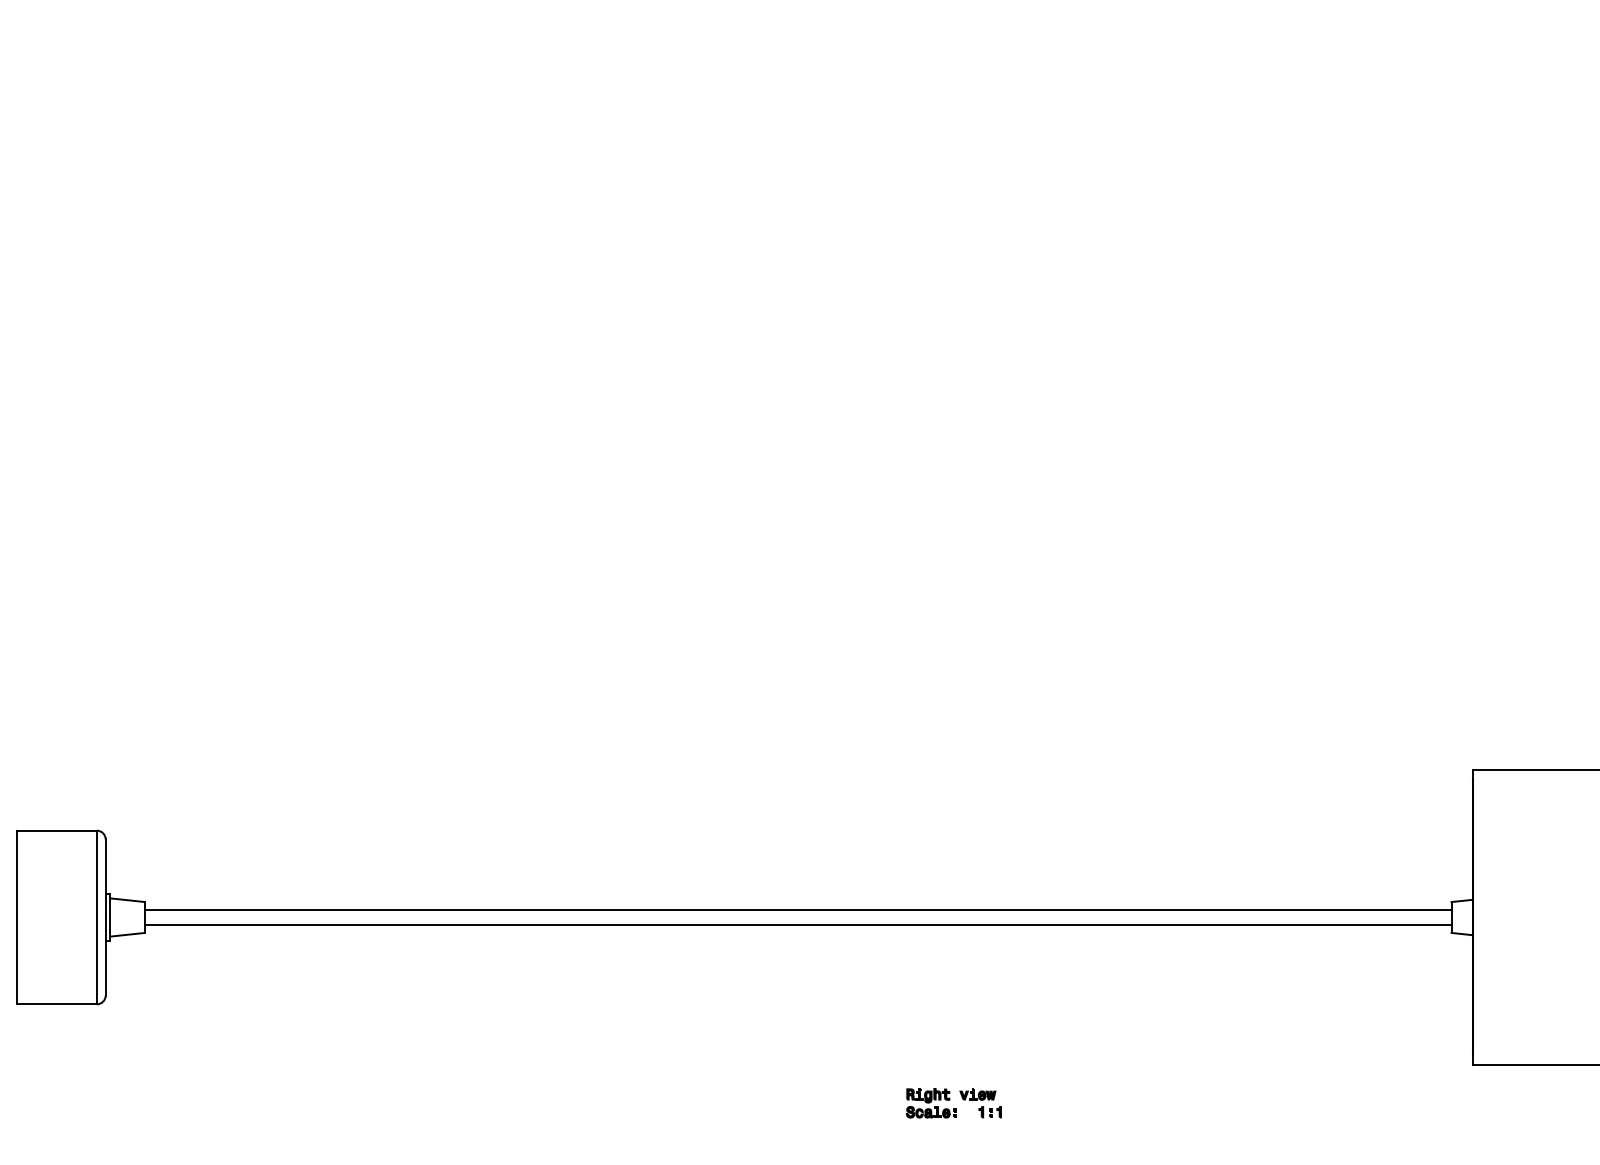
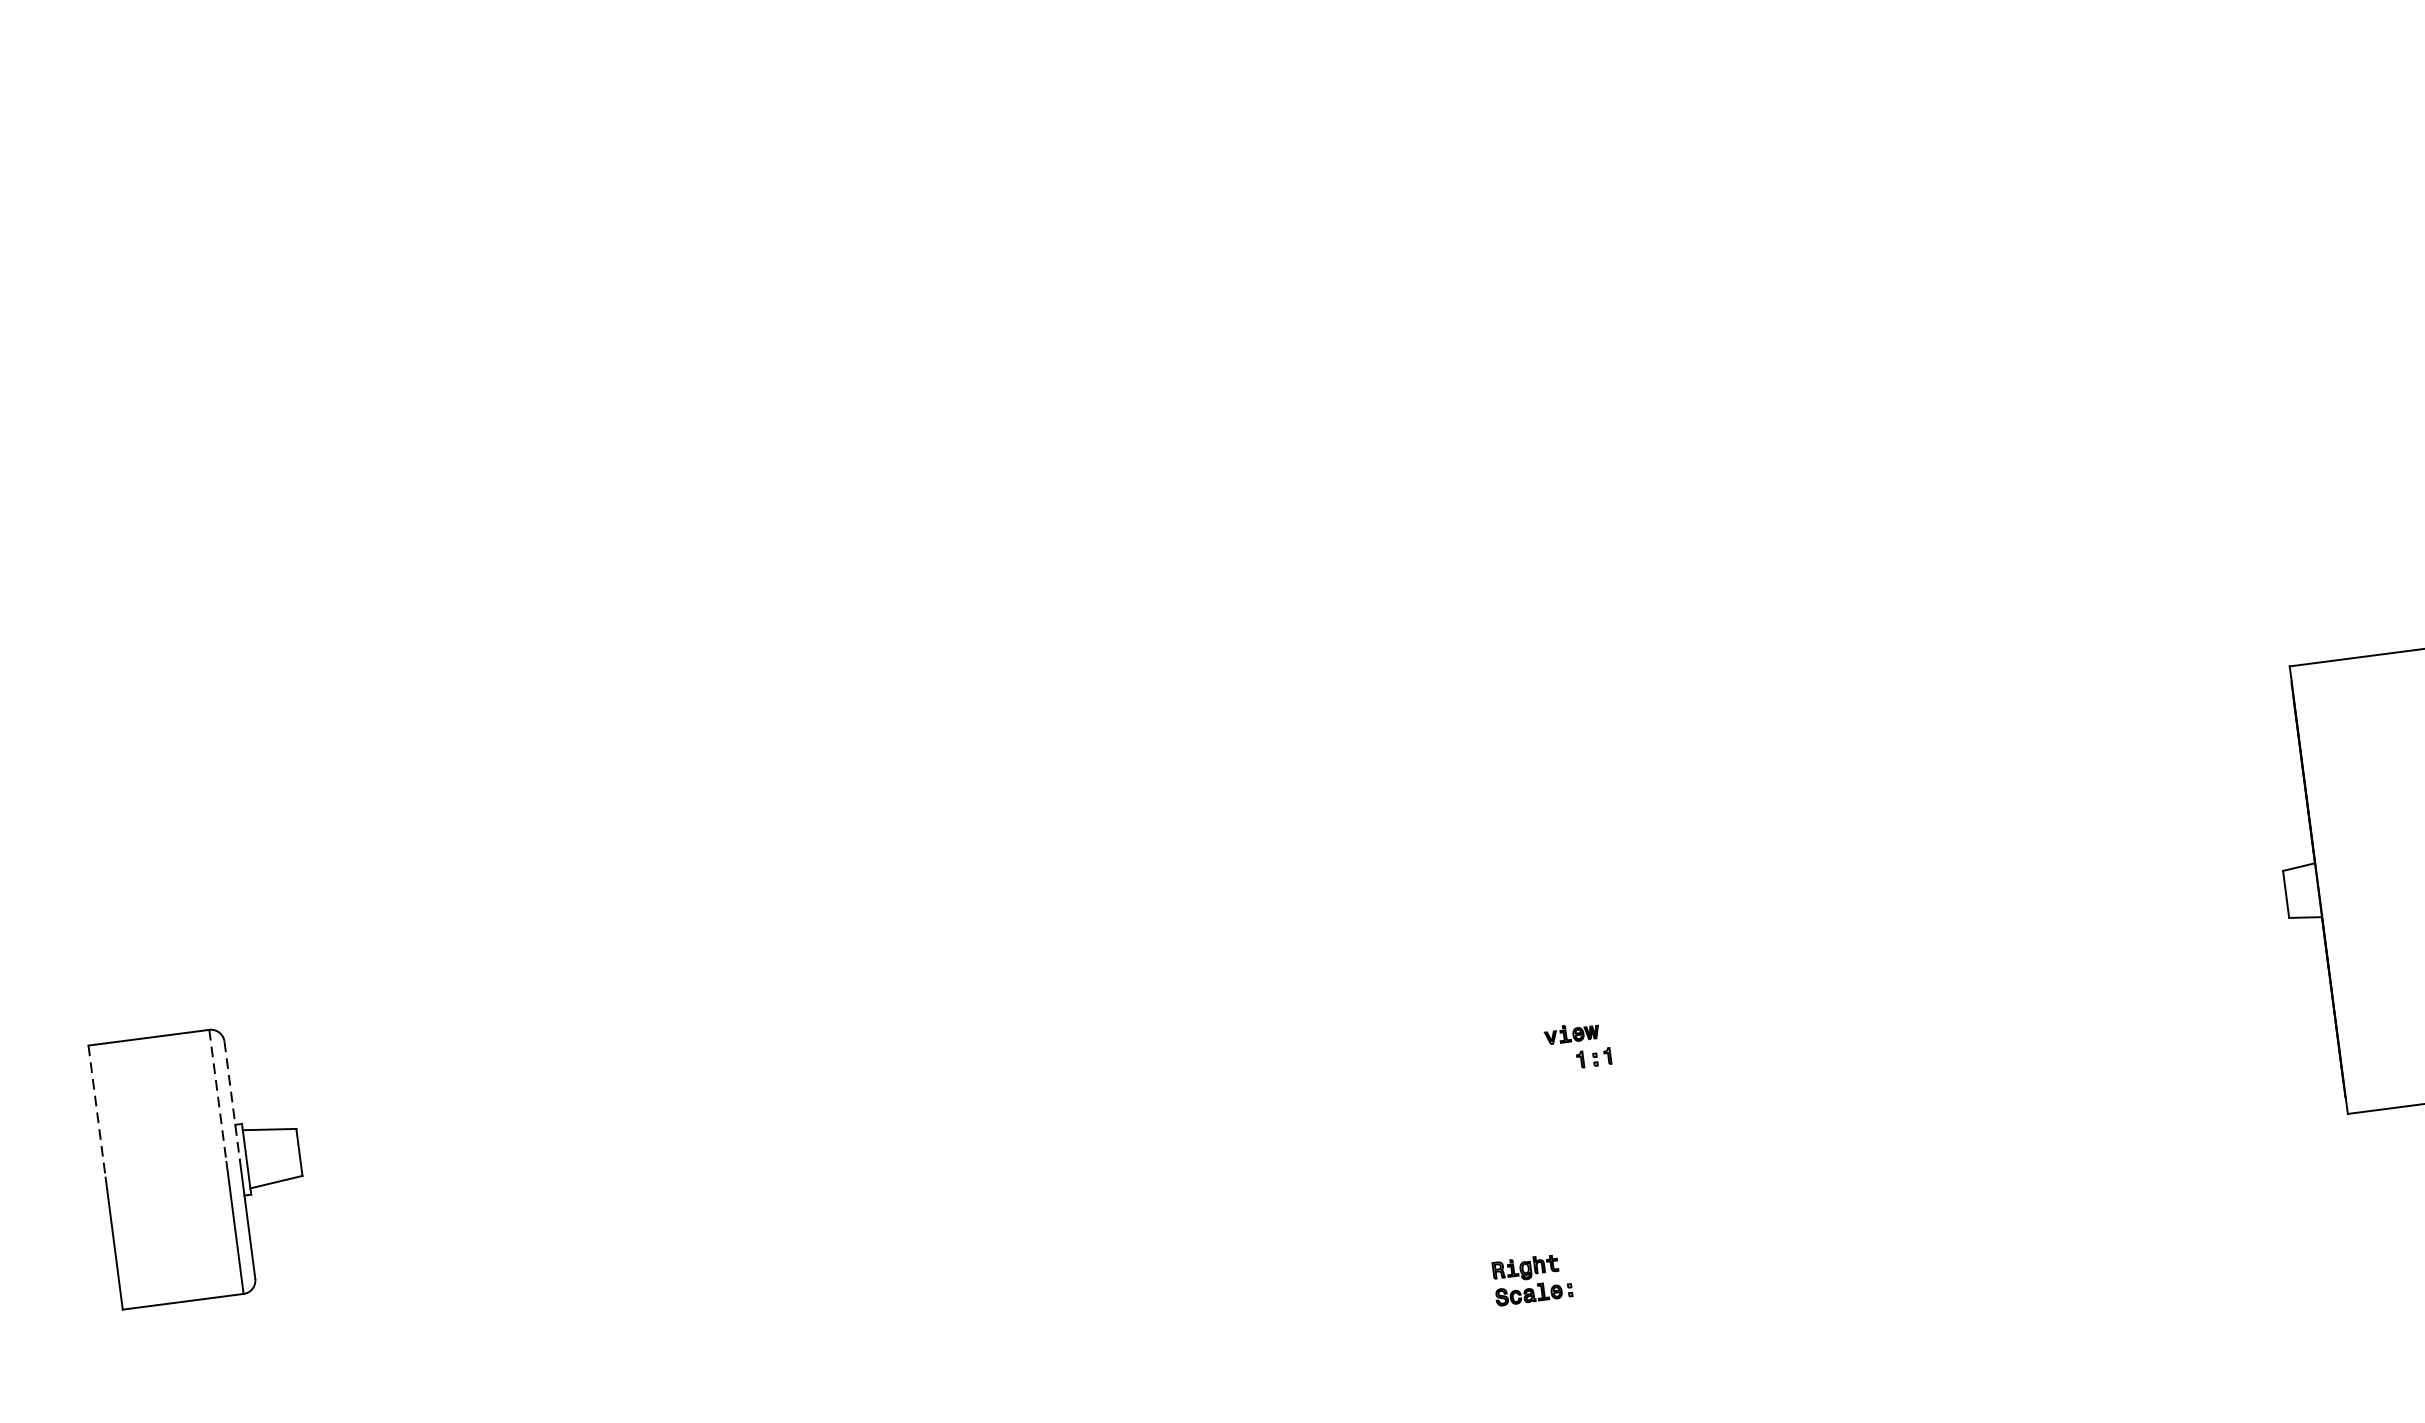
line: (17, 874) -> (97, 1112), solid -> dashed
line: (96, 874) -> (217, 1096), solid -> dashed
line: (105, 878) -> (231, 1100), solid -> dashed
line: (797, 910) -> (1290, 1012), removed
line: (797, 924) -> (1293, 1034), removed
part: (980, 1103) -> (1577, 1046), moved

